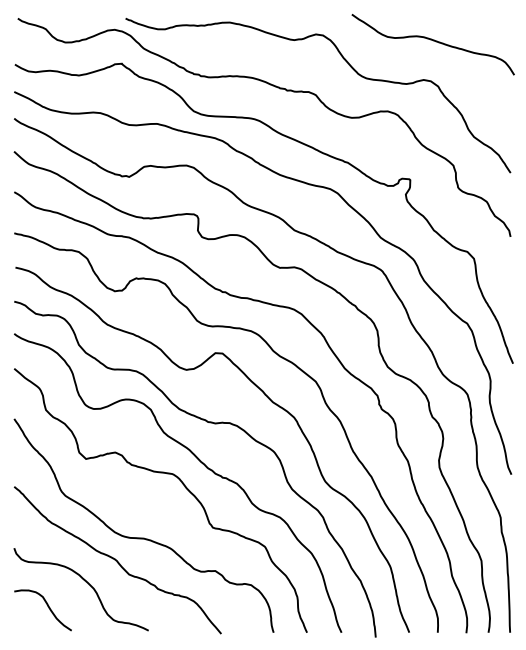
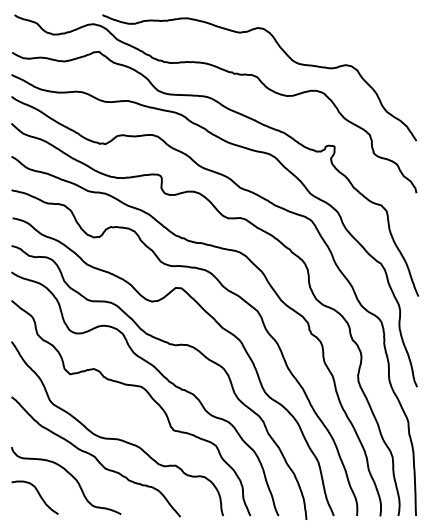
curve: (433, 41) -> (353, 33), removed

